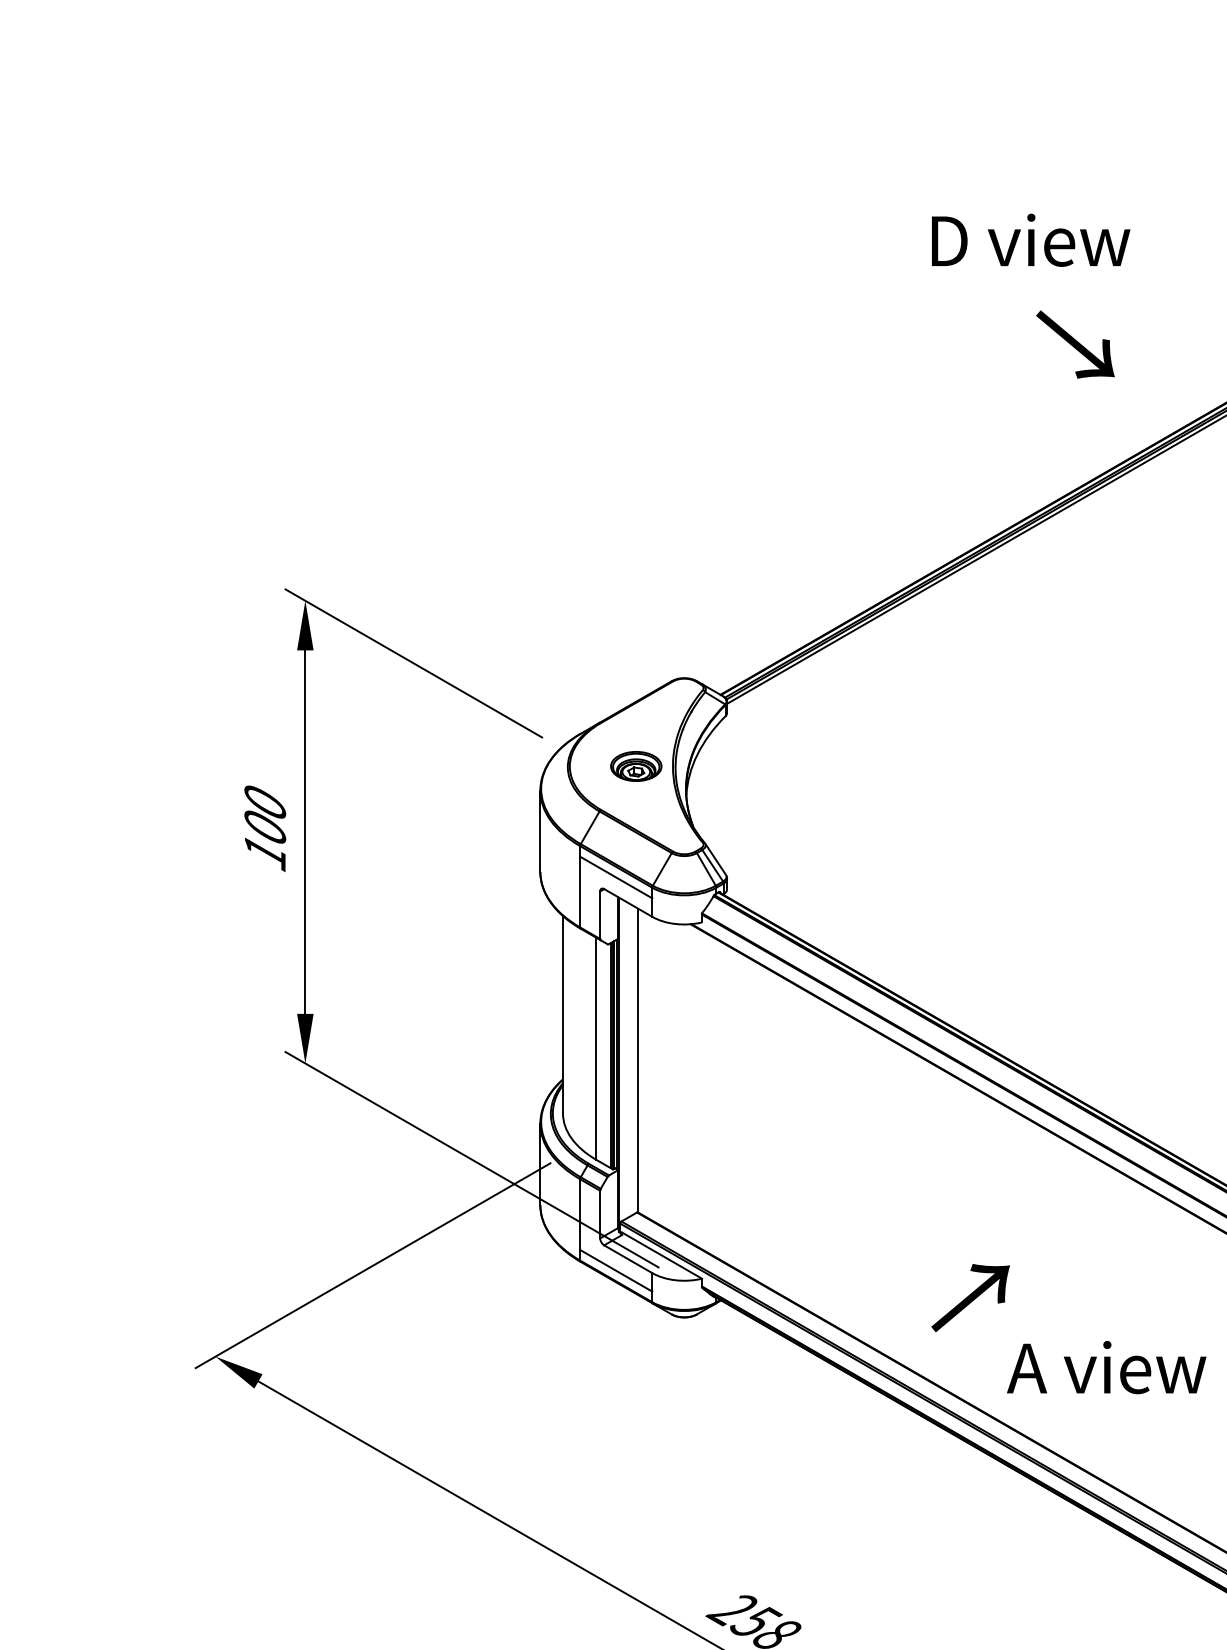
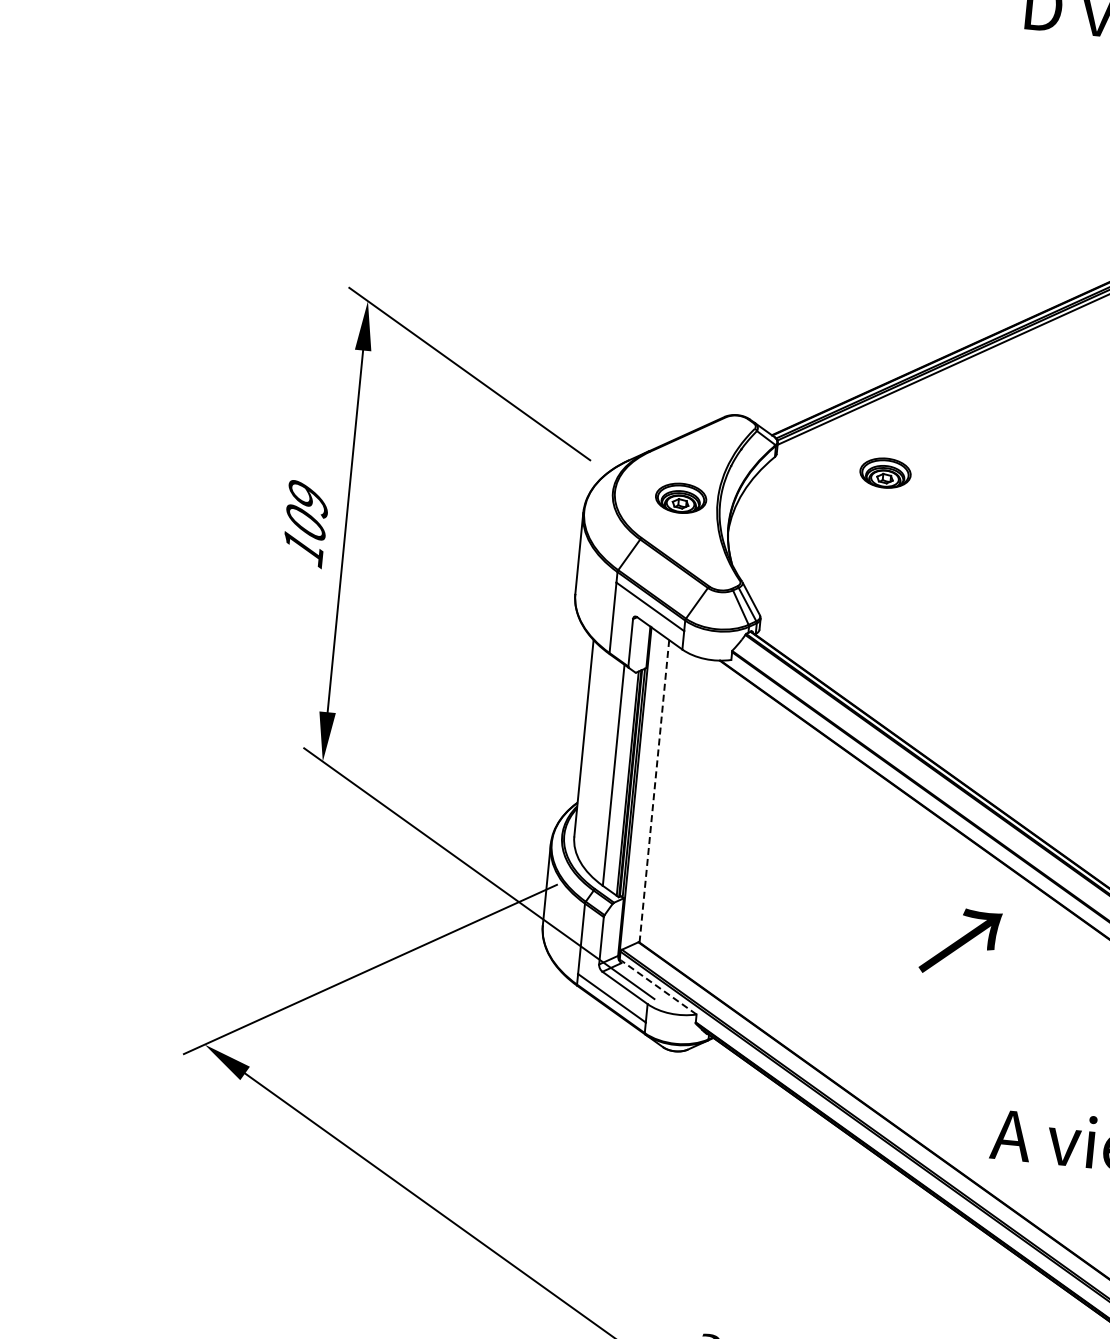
part: (837, 721) -> (885, 473), added
text: (265, 803) -> (308, 498), 100 -> 109
line: (638, 1060) -> (654, 791), solid -> dashed
line: (661, 1255) -> (658, 987), solid -> dashed
text: (970, 1298) -> (960, 942), moved

